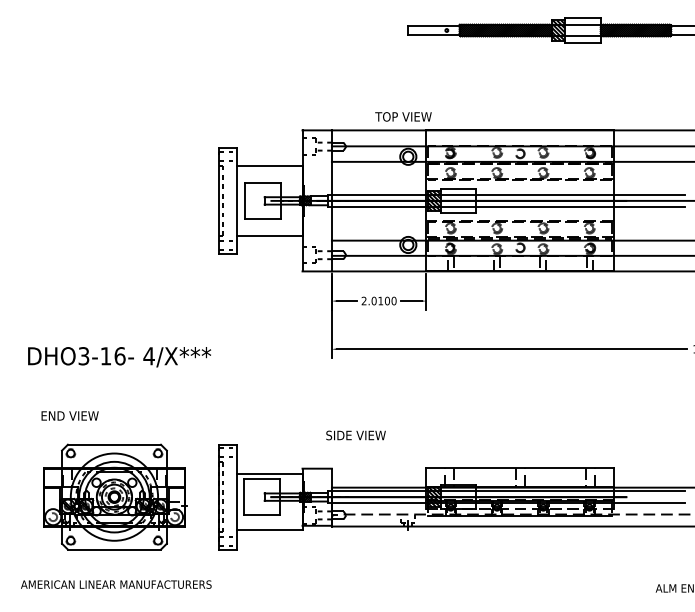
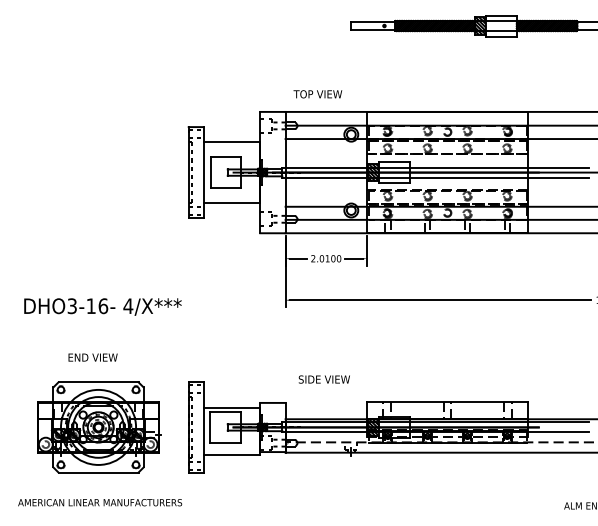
text: (403, 116) -> (317, 93), moved
text: (69, 415) -> (92, 357), moved
text: (355, 435) -> (323, 379), moved

